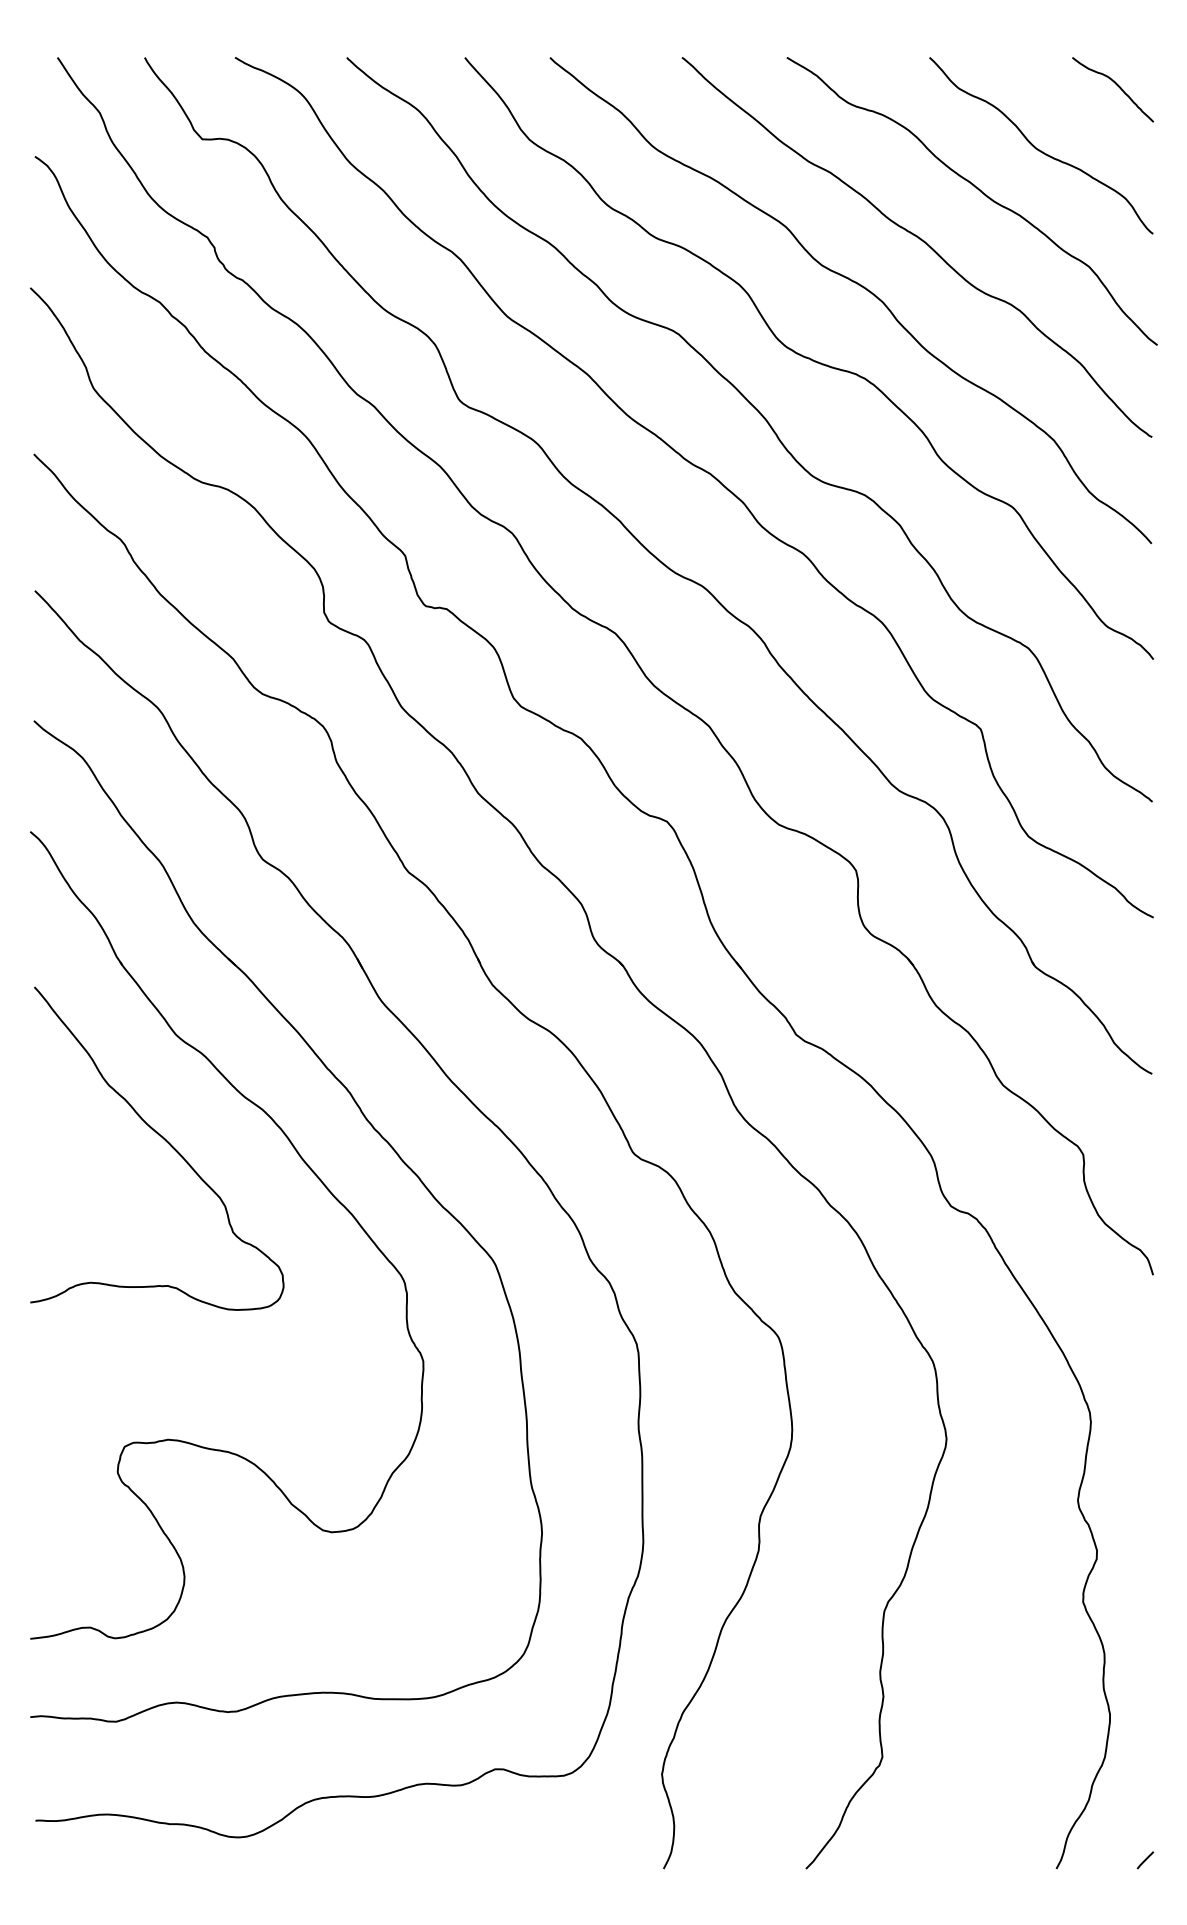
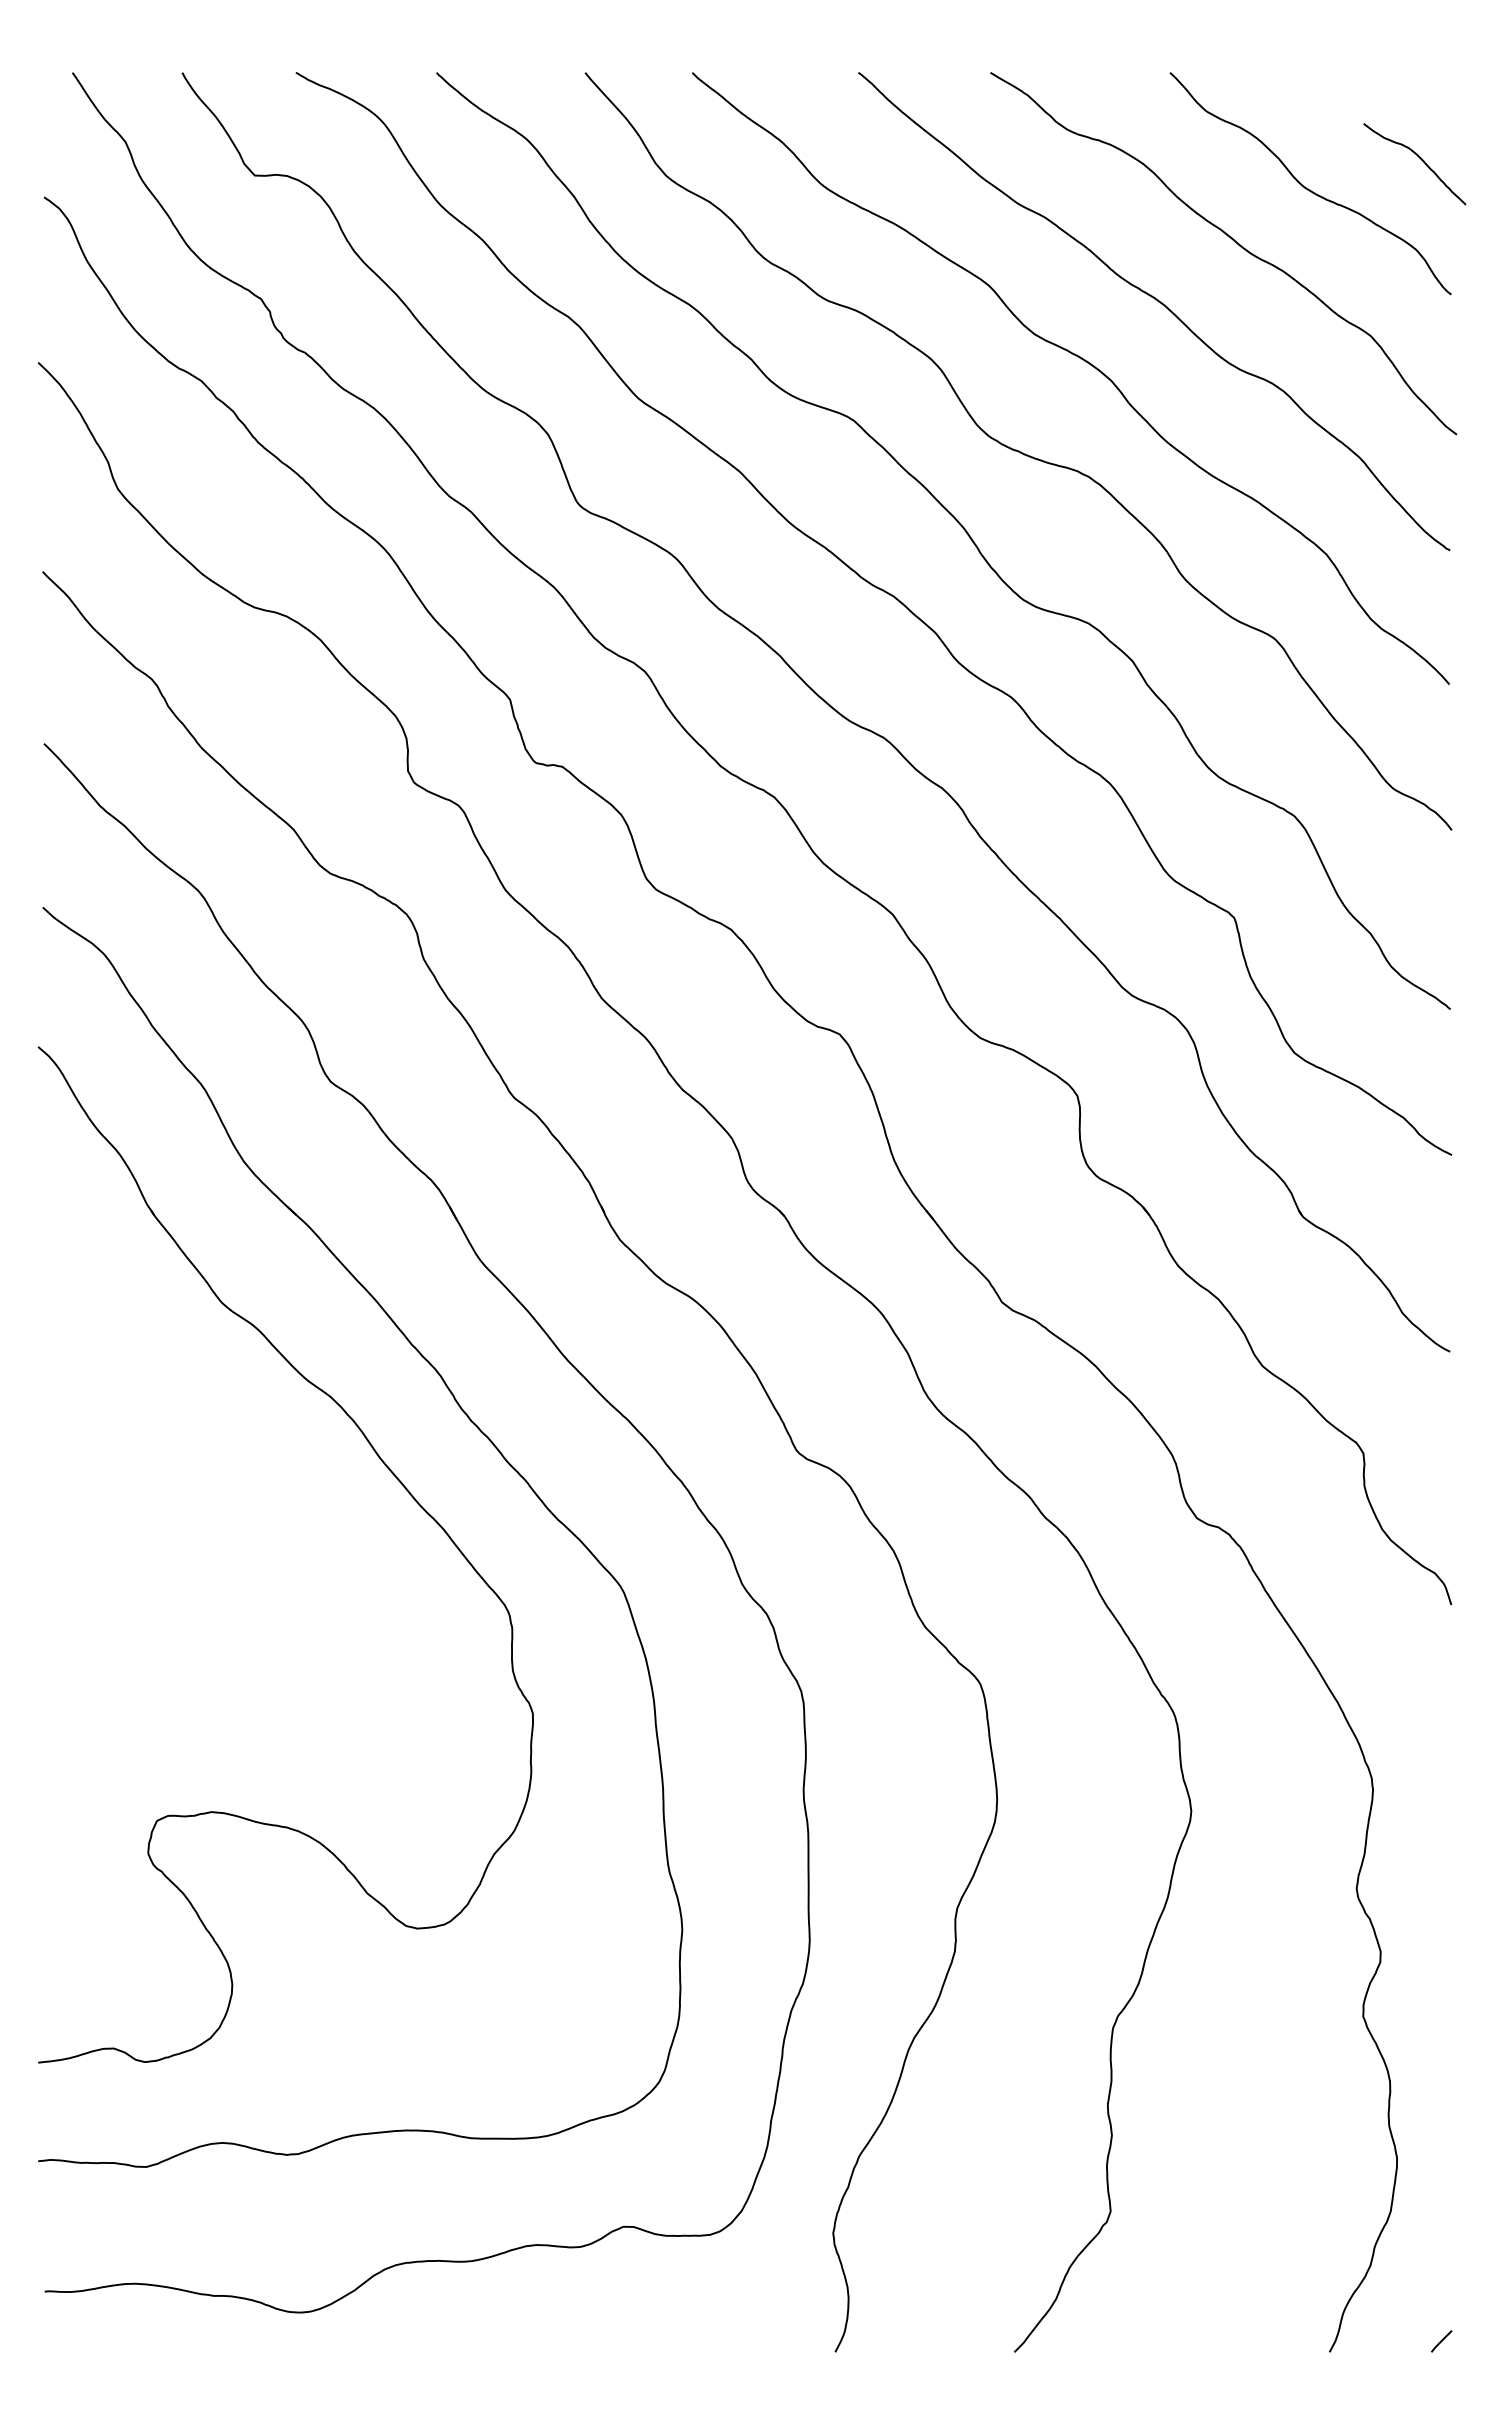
curve: (1116, 85) -> (1419, 158), moved
curve: (164, 1140) -> (207, 1435), removed

